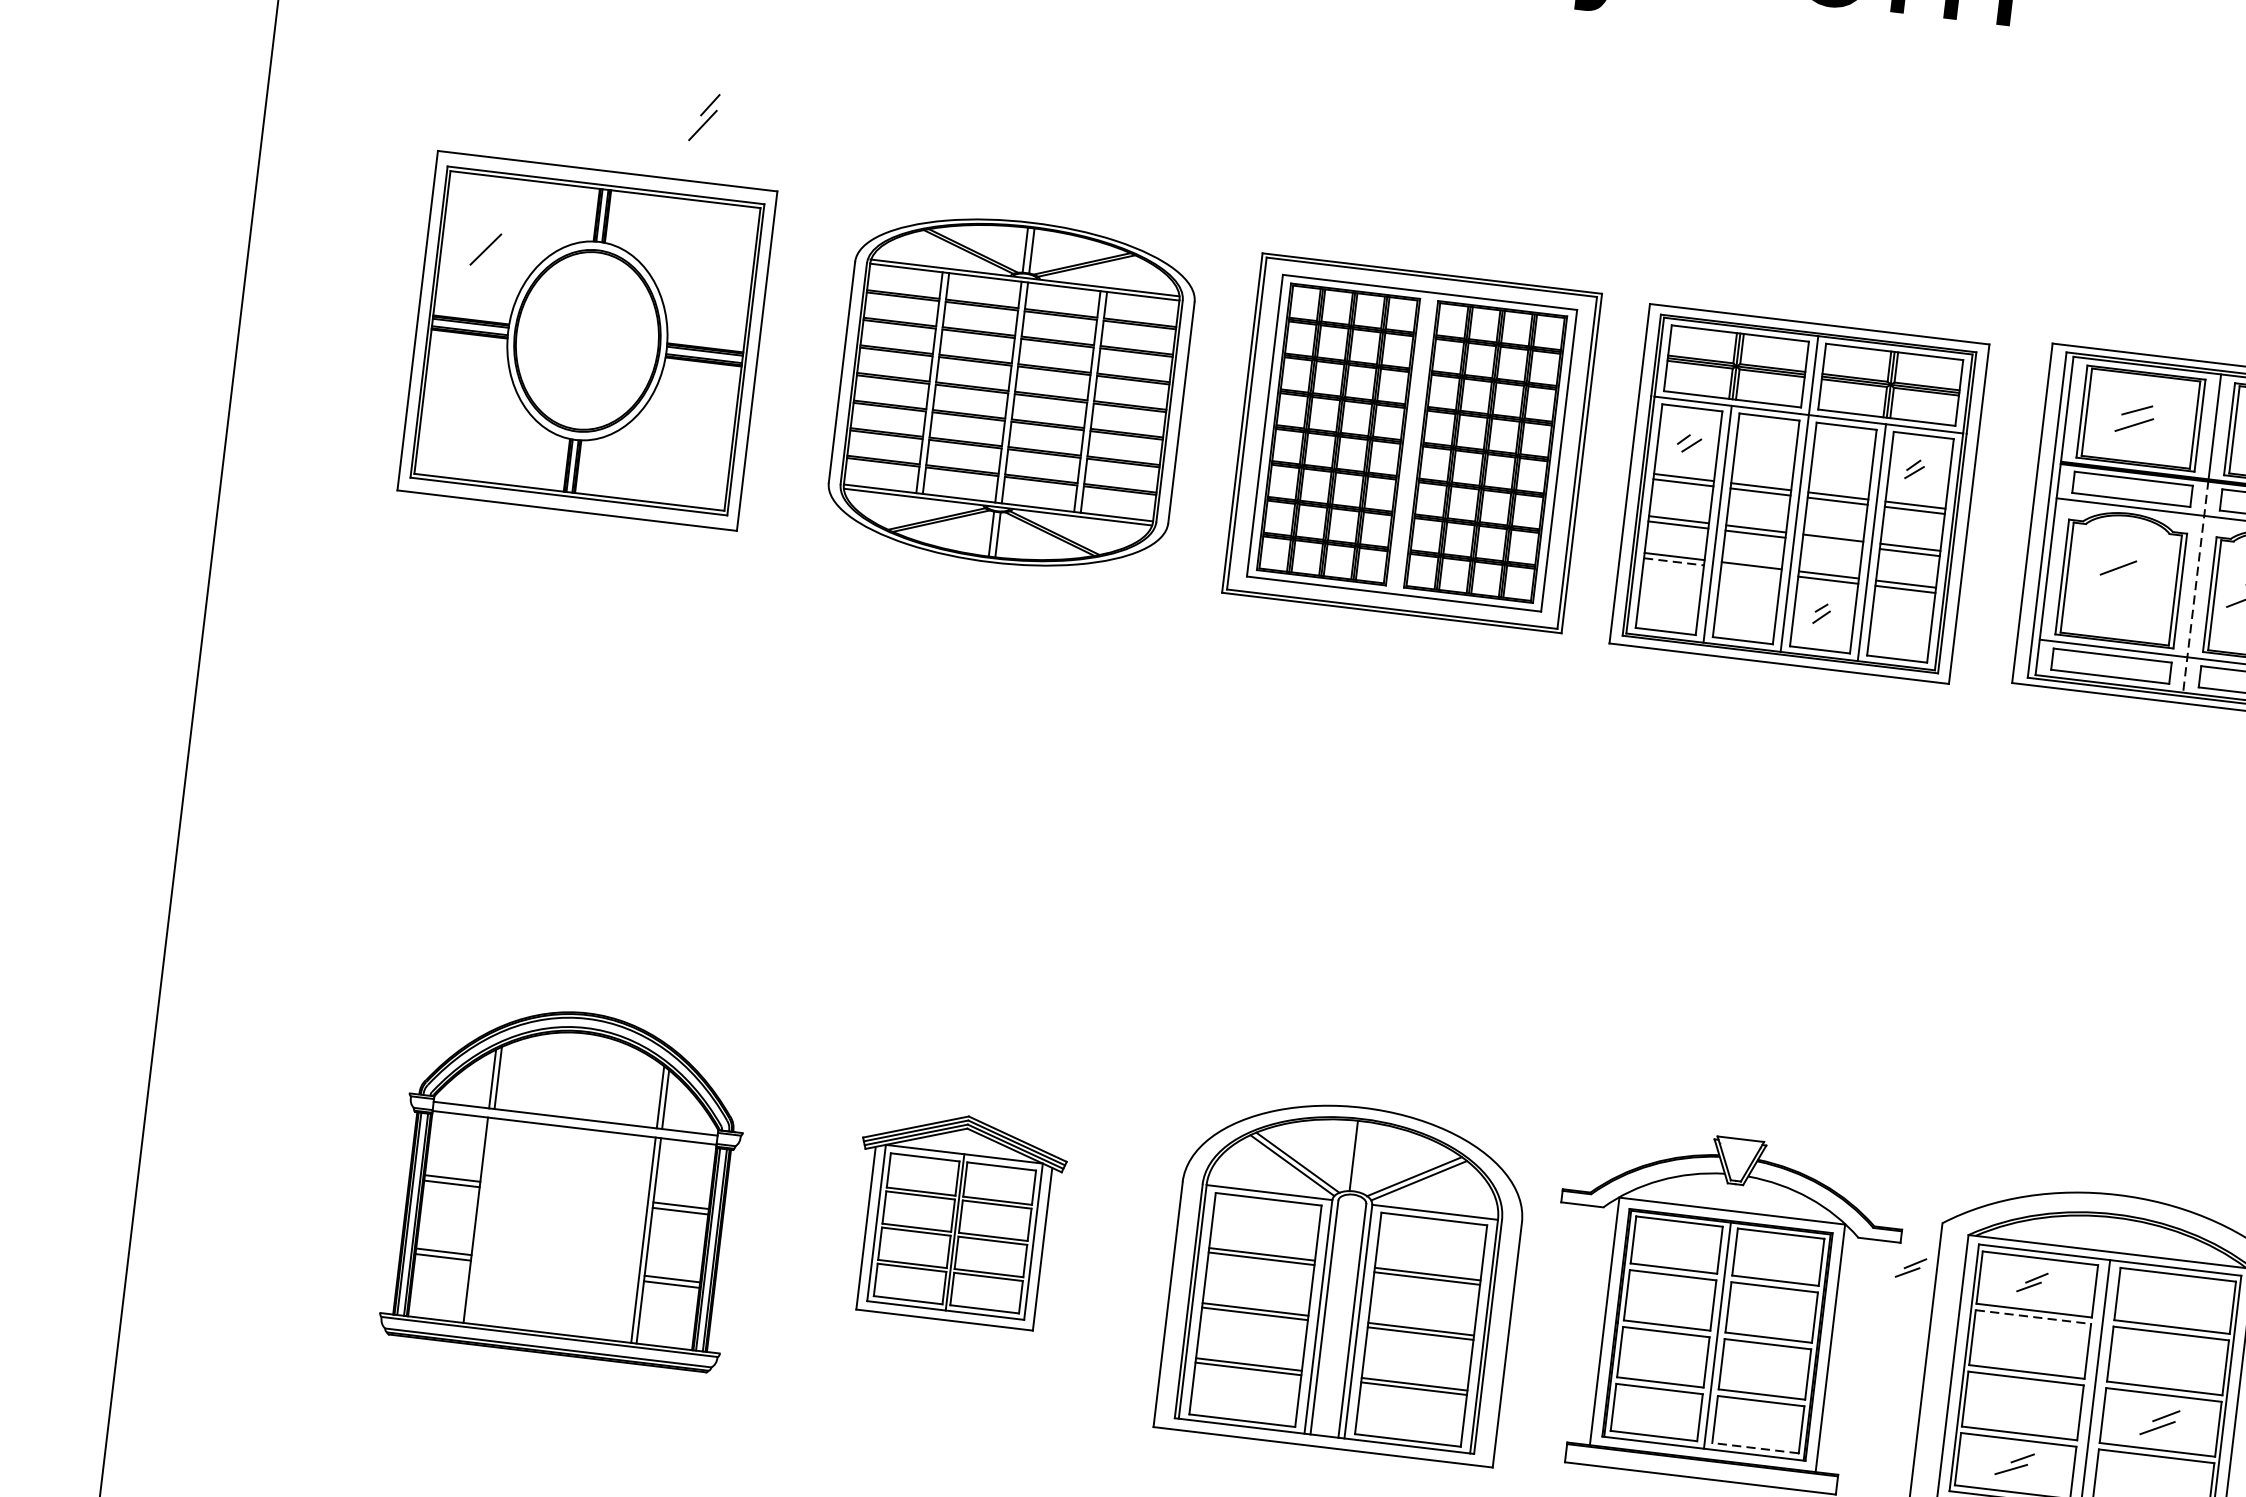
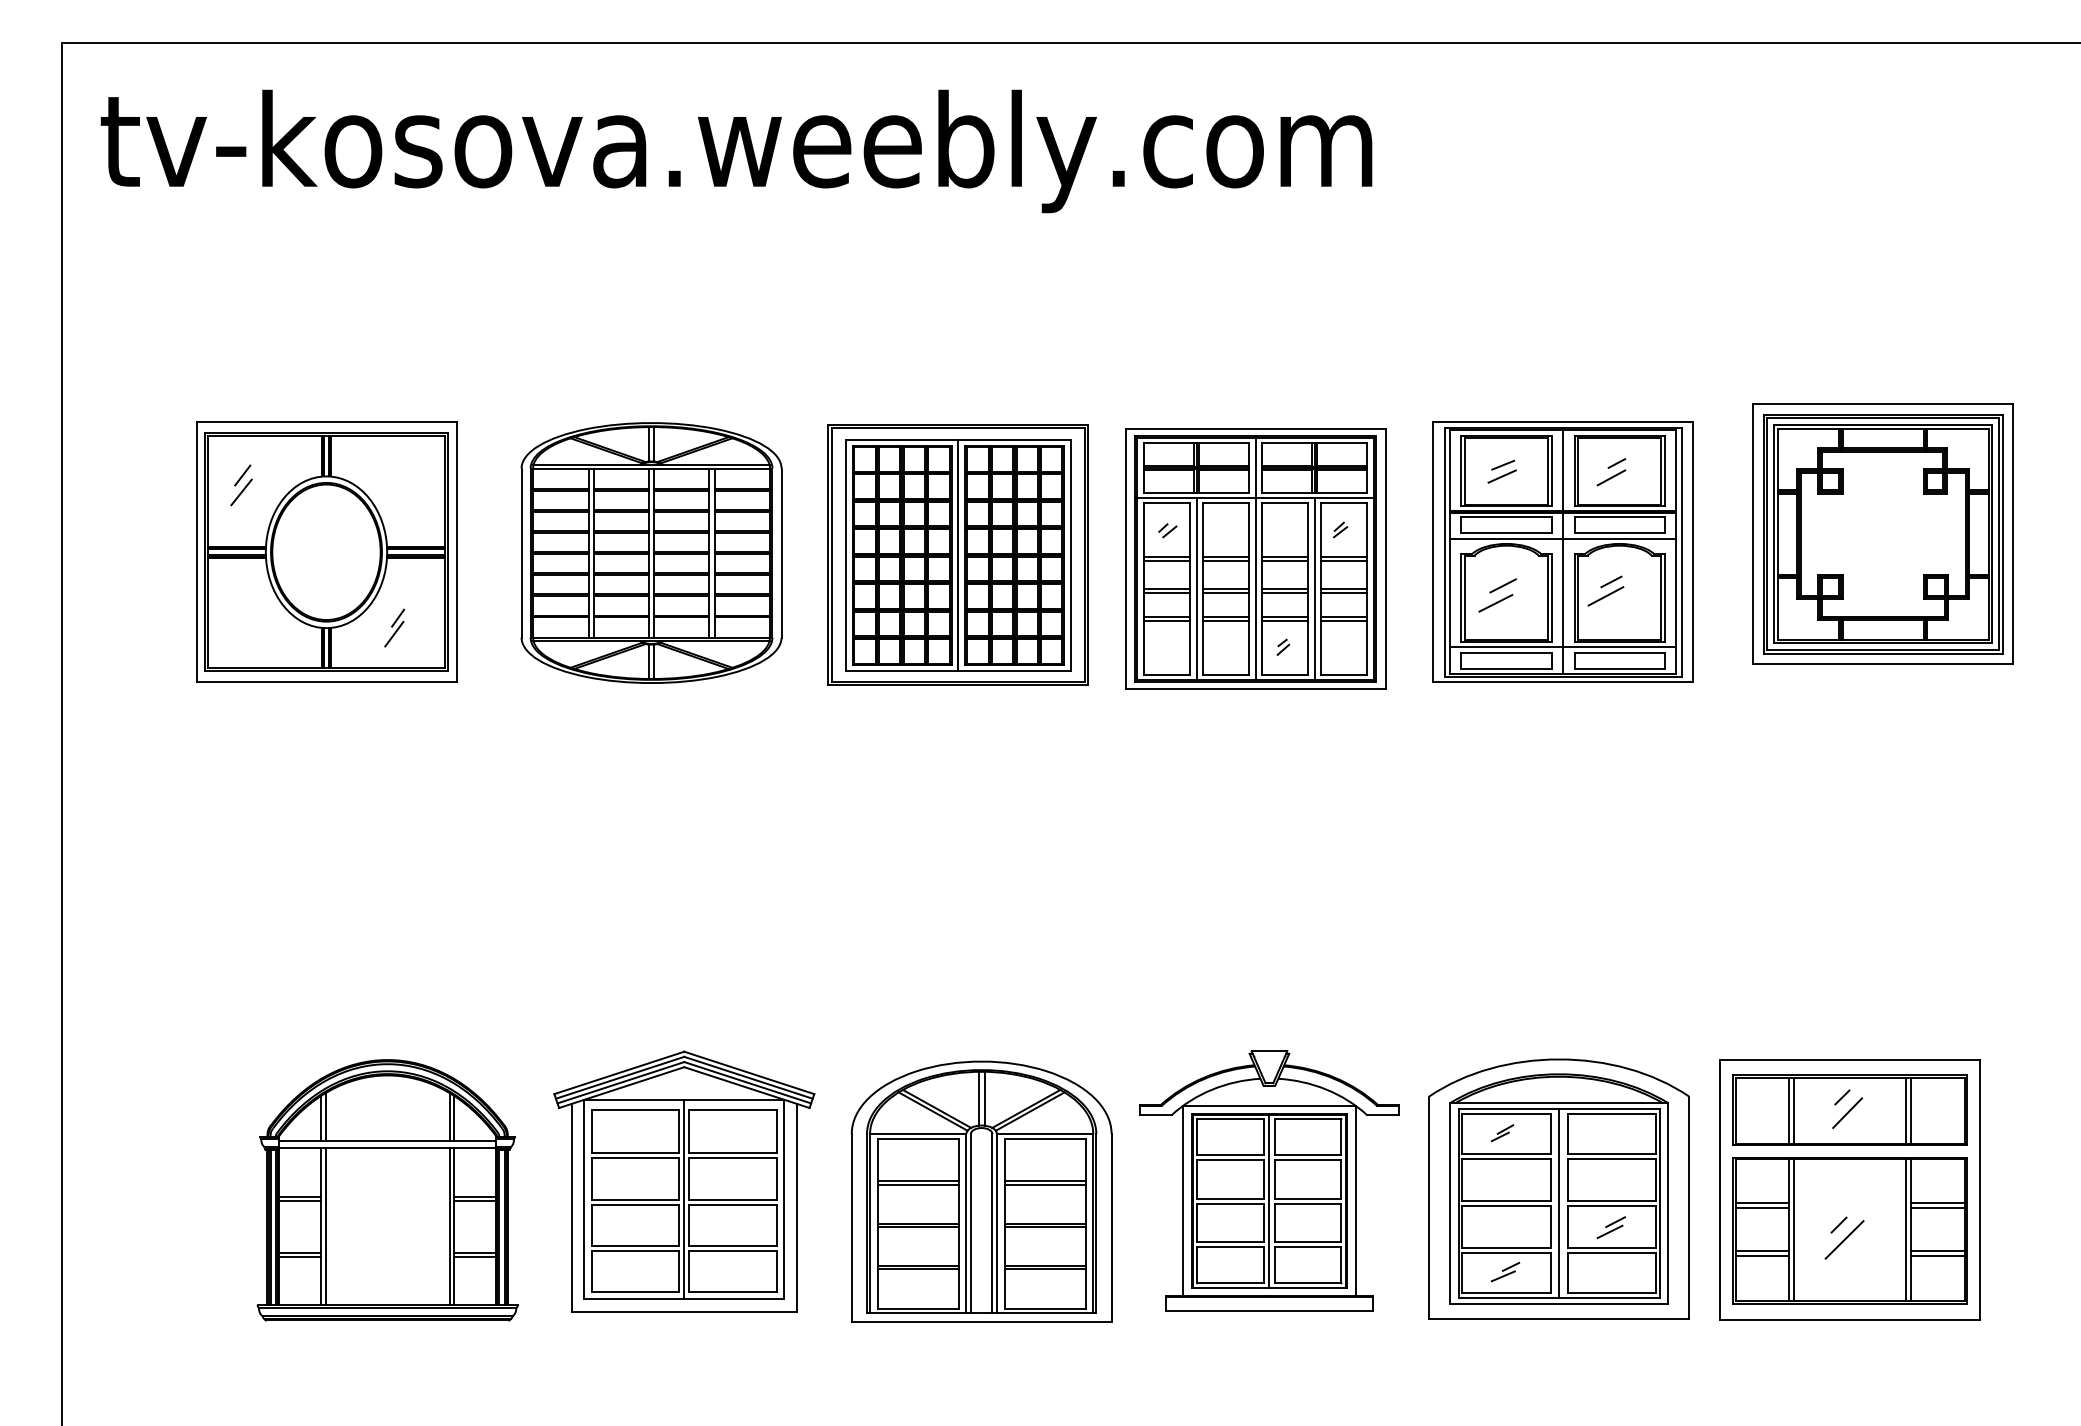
part: (704, 116) -> (394, 627), moved
line: (489, 227) -> (242, 475), added
line: (1412, 442) -> (958, 554), added
line: (1833, 544) -> (1285, 593), added
line: (1673, 562) -> (1166, 621), dashed -> solid
line: (1751, 571) -> (1226, 621), added
line: (2196, 587) -> (1563, 593), dashed -> solid
line: (2105, 589) -> (1495, 603), added
line: (1361, 1156) -> (984, 1098), added
part: (956, 1218) -> (684, 1181), size x1.67
line: (481, 1221) -> (325, 1226), added
part: (1910, 1268) -> (1409, 1133), removed
line: (2033, 1317) -> (1506, 1159), dashed -> solid
line: (1754, 1448) -> (1307, 1283), dashed -> solid

